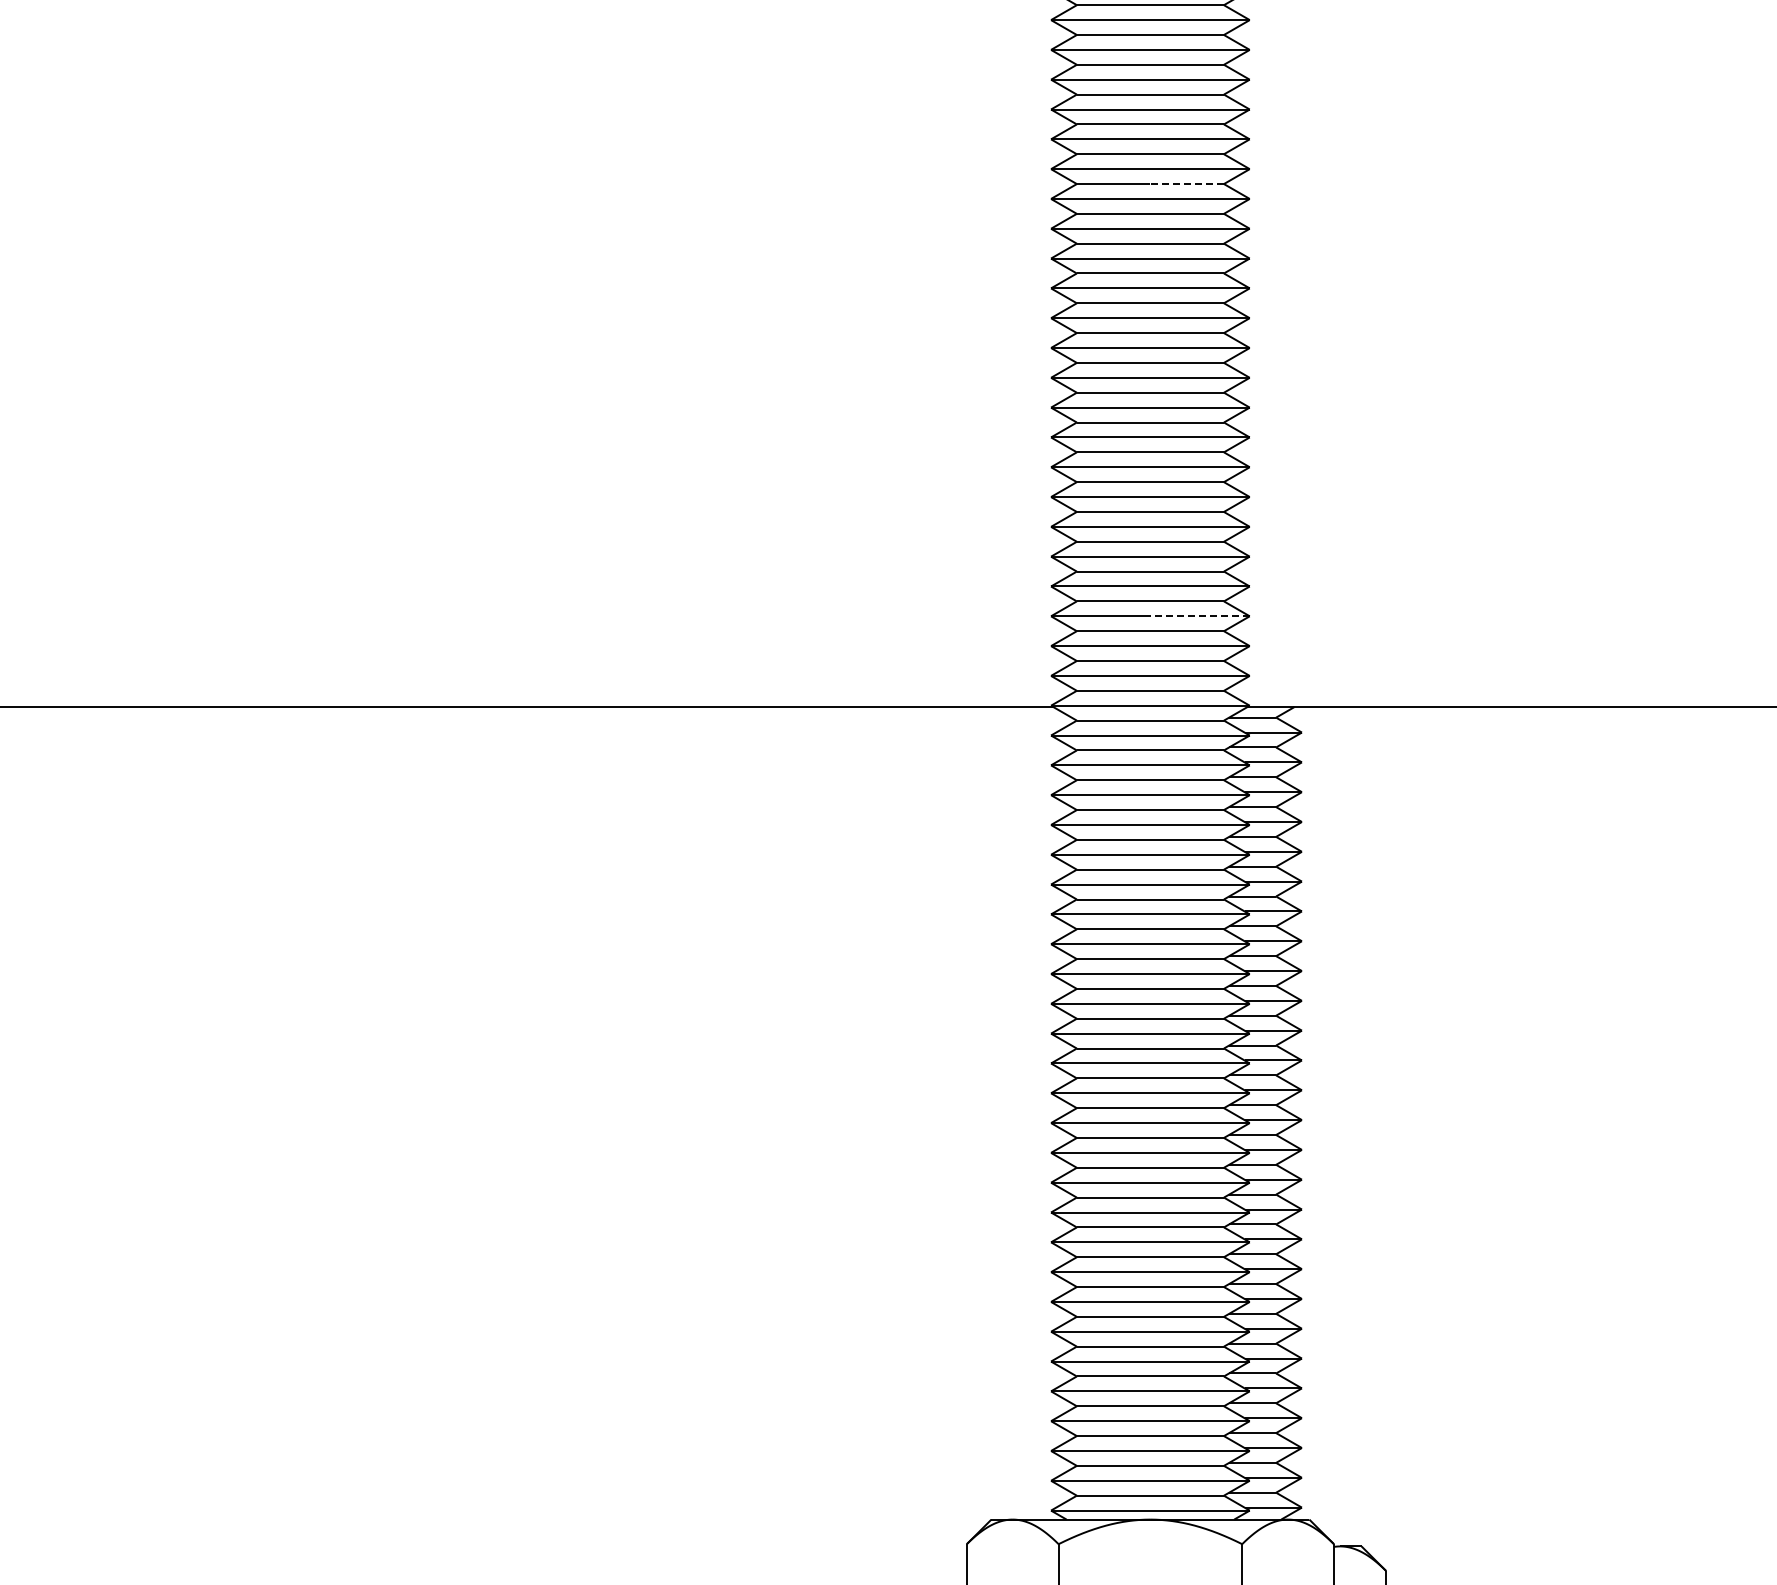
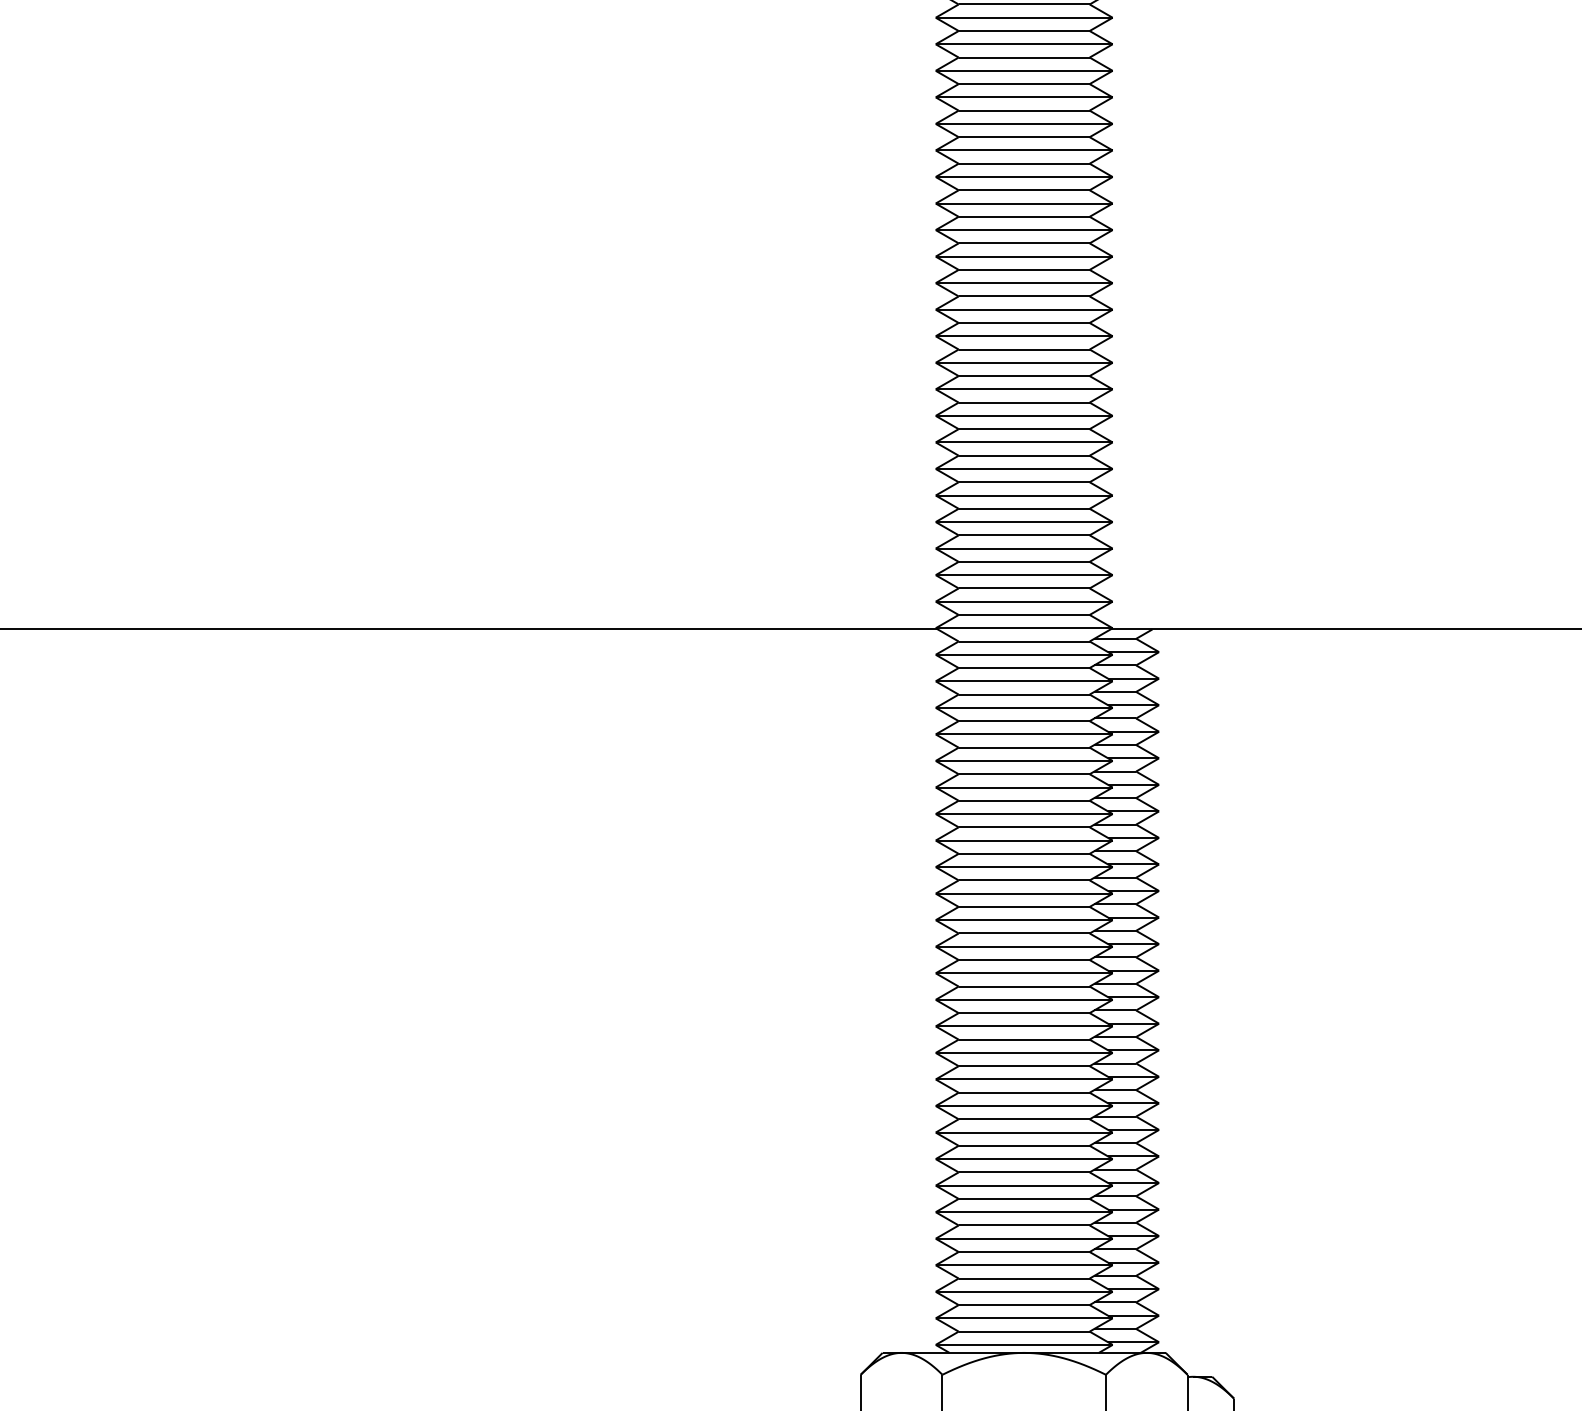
line: (1187, 184) -> (1057, 164), dashed -> solid
line: (1200, 616) -> (1068, 548), dashed -> solid

